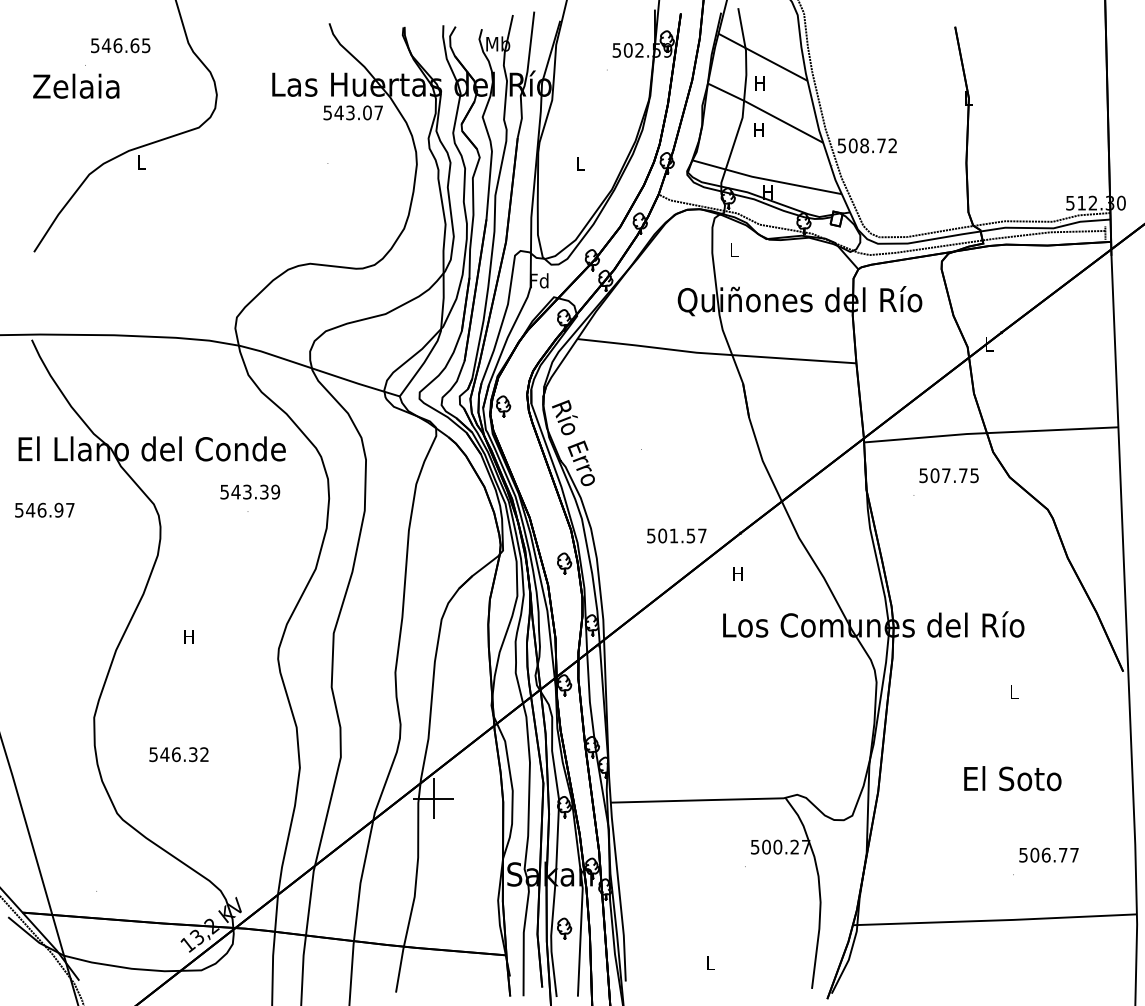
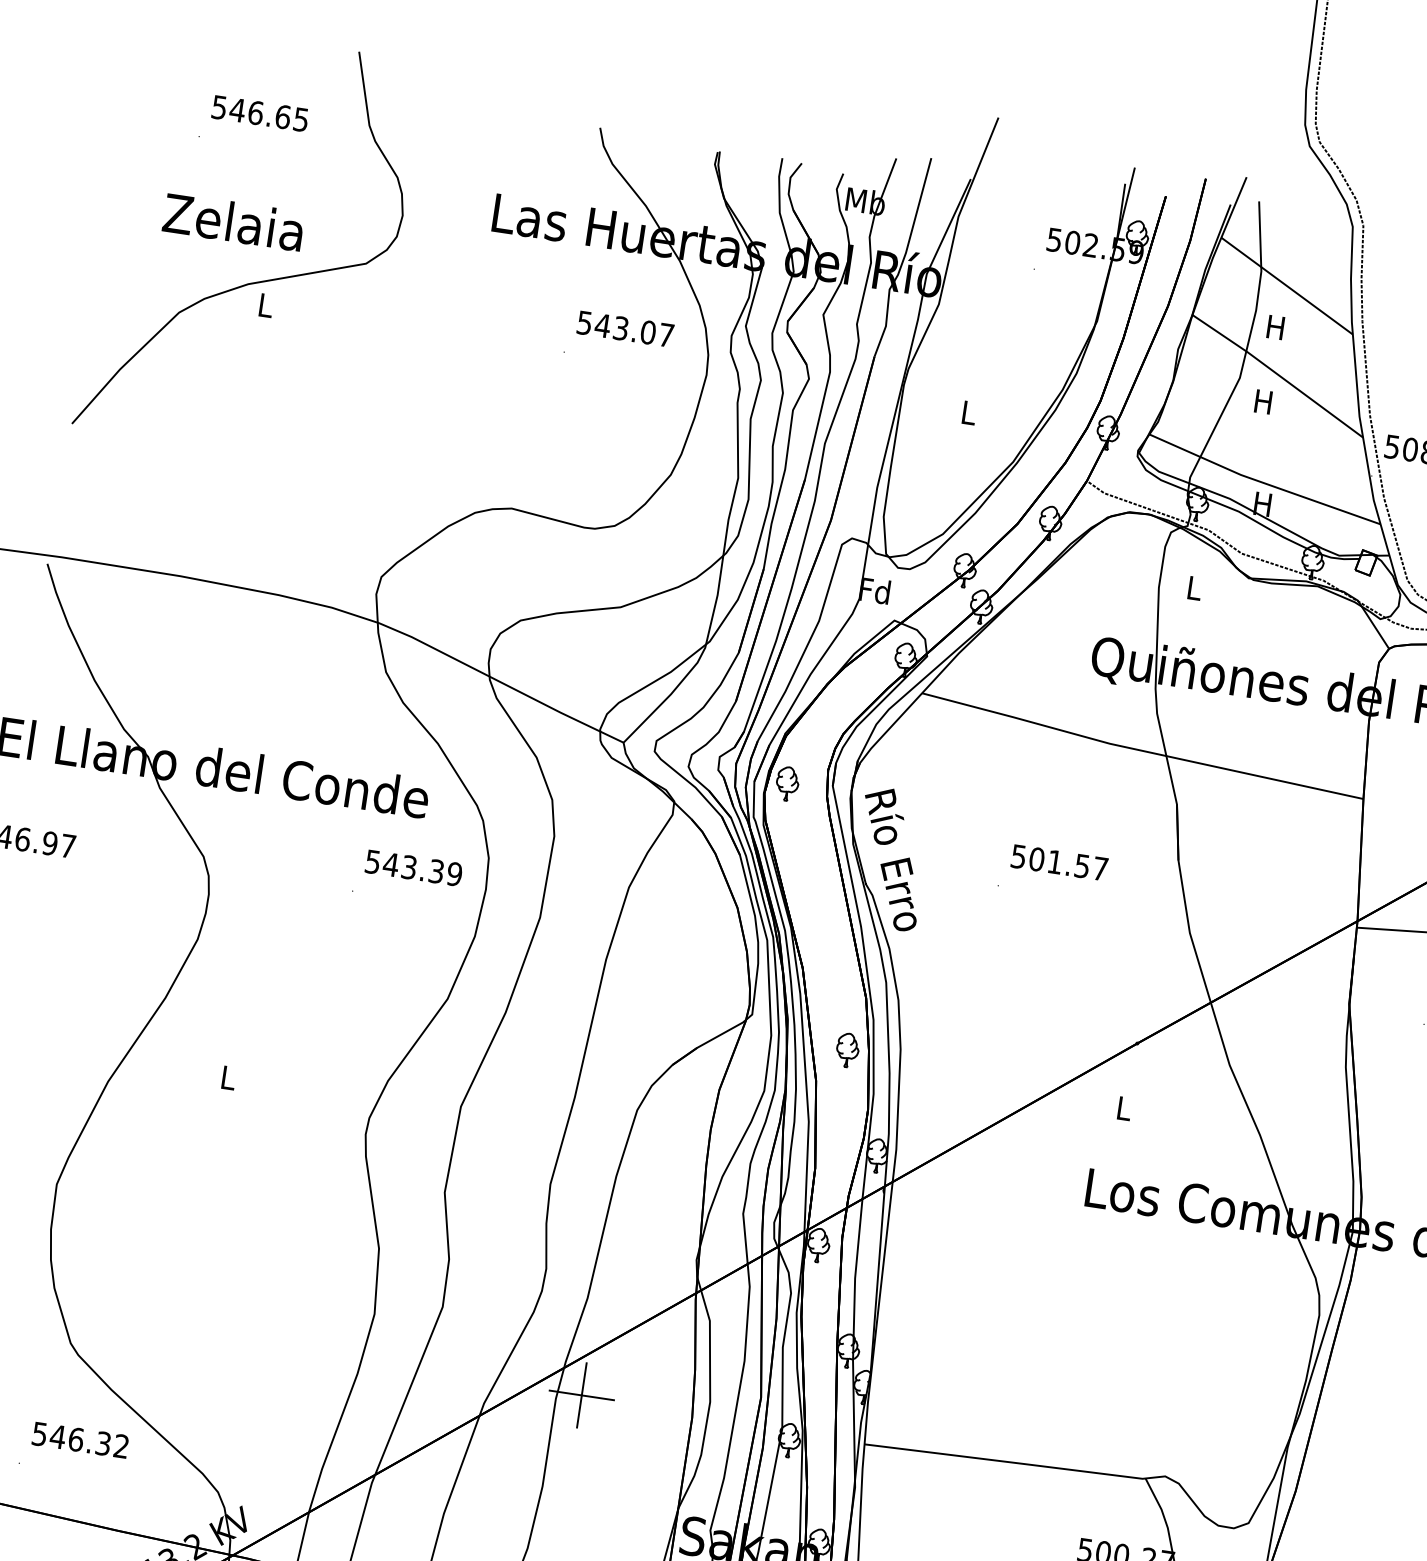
text: (76, 85) -> (234, 220), moved
text: (352, 112) -> (624, 328), moved
text: (250, 491) -> (414, 867), moved
text: (676, 535) -> (1059, 861), moved
text: (737, 573) -> (1122, 1107), H -> L
text: (188, 636) -> (227, 1076), H -> L
text: (178, 754) -> (79, 1439), moved

